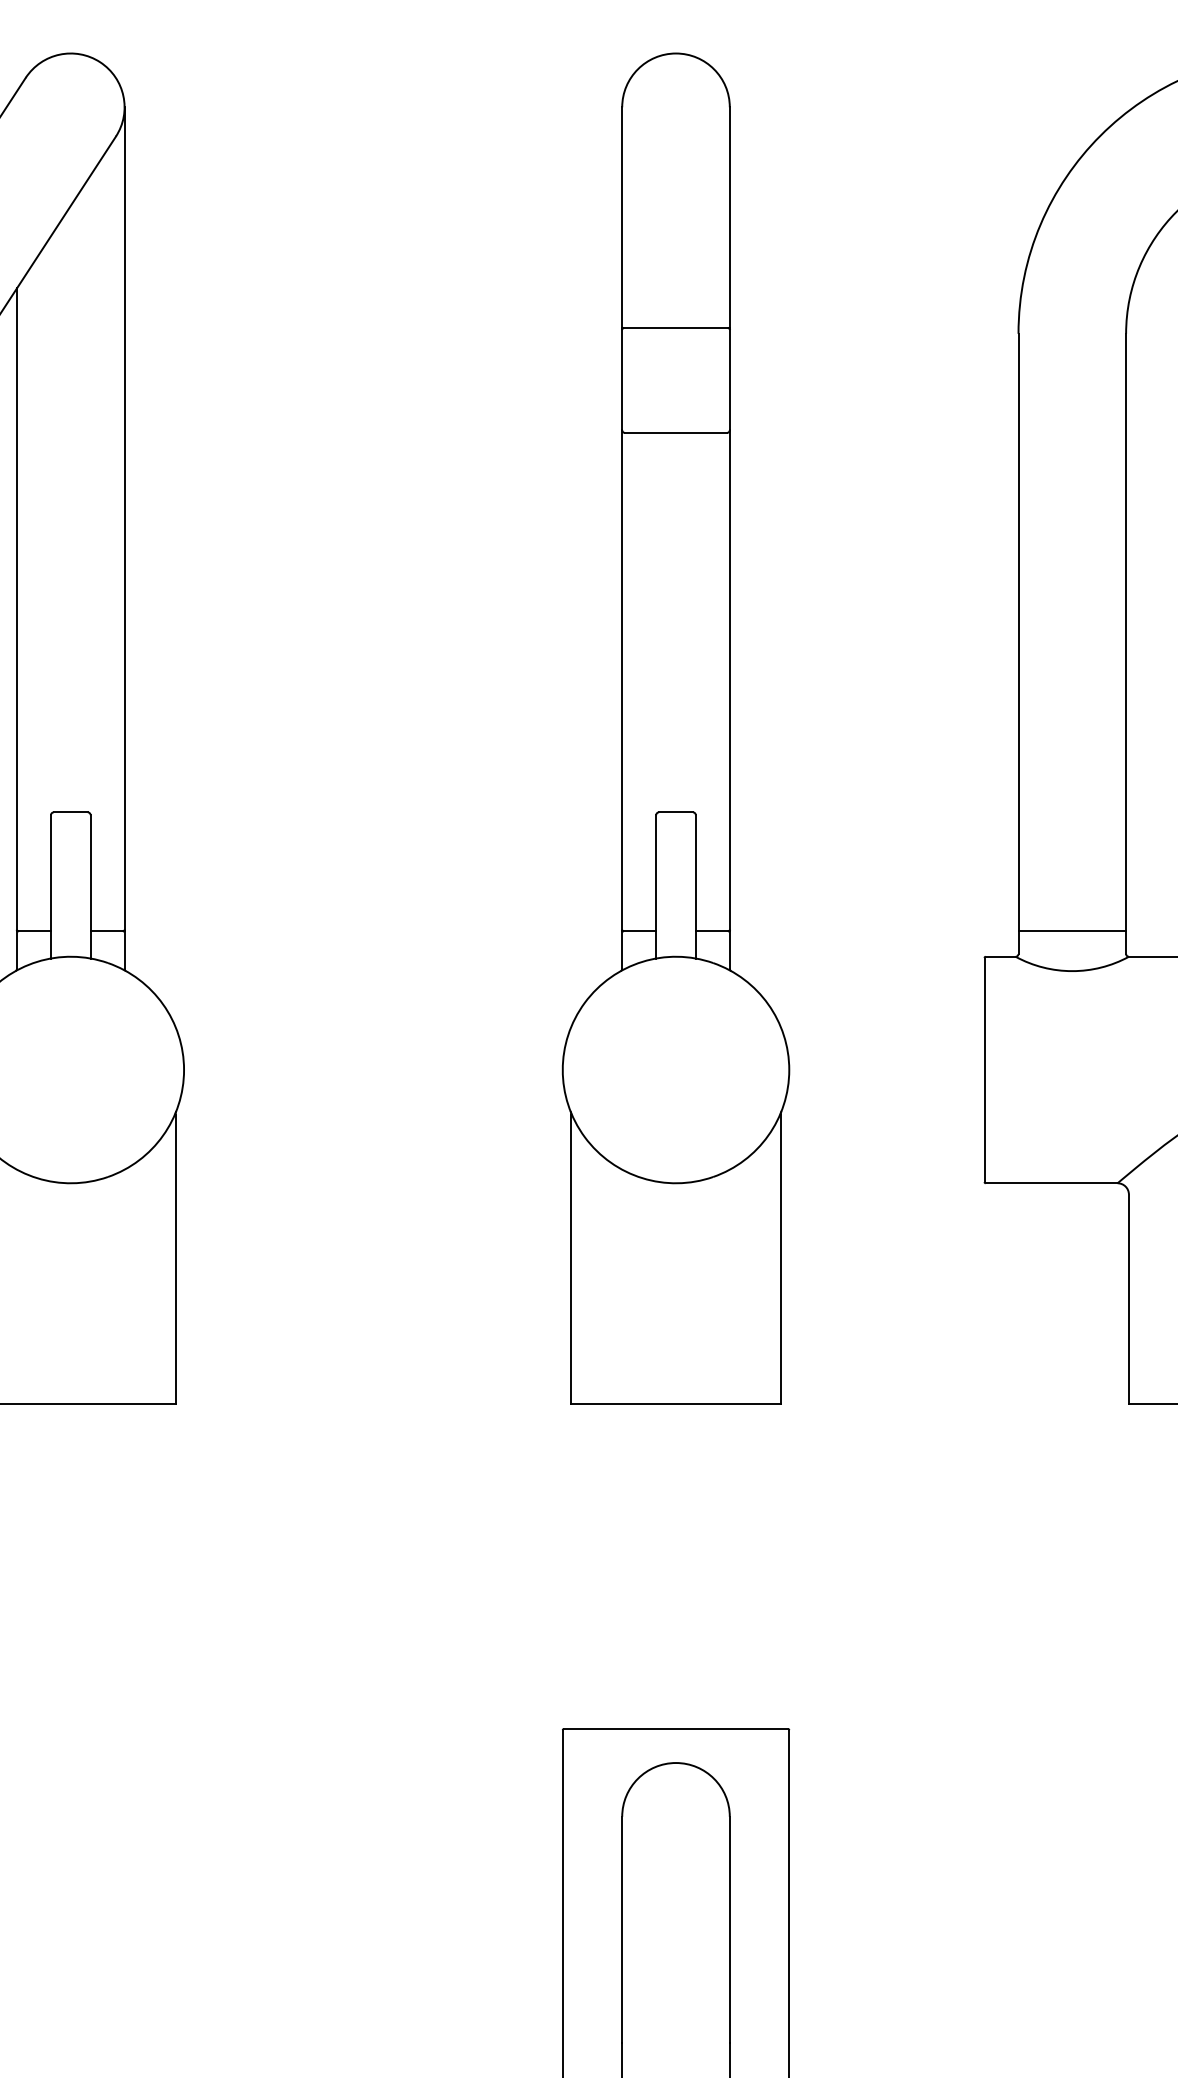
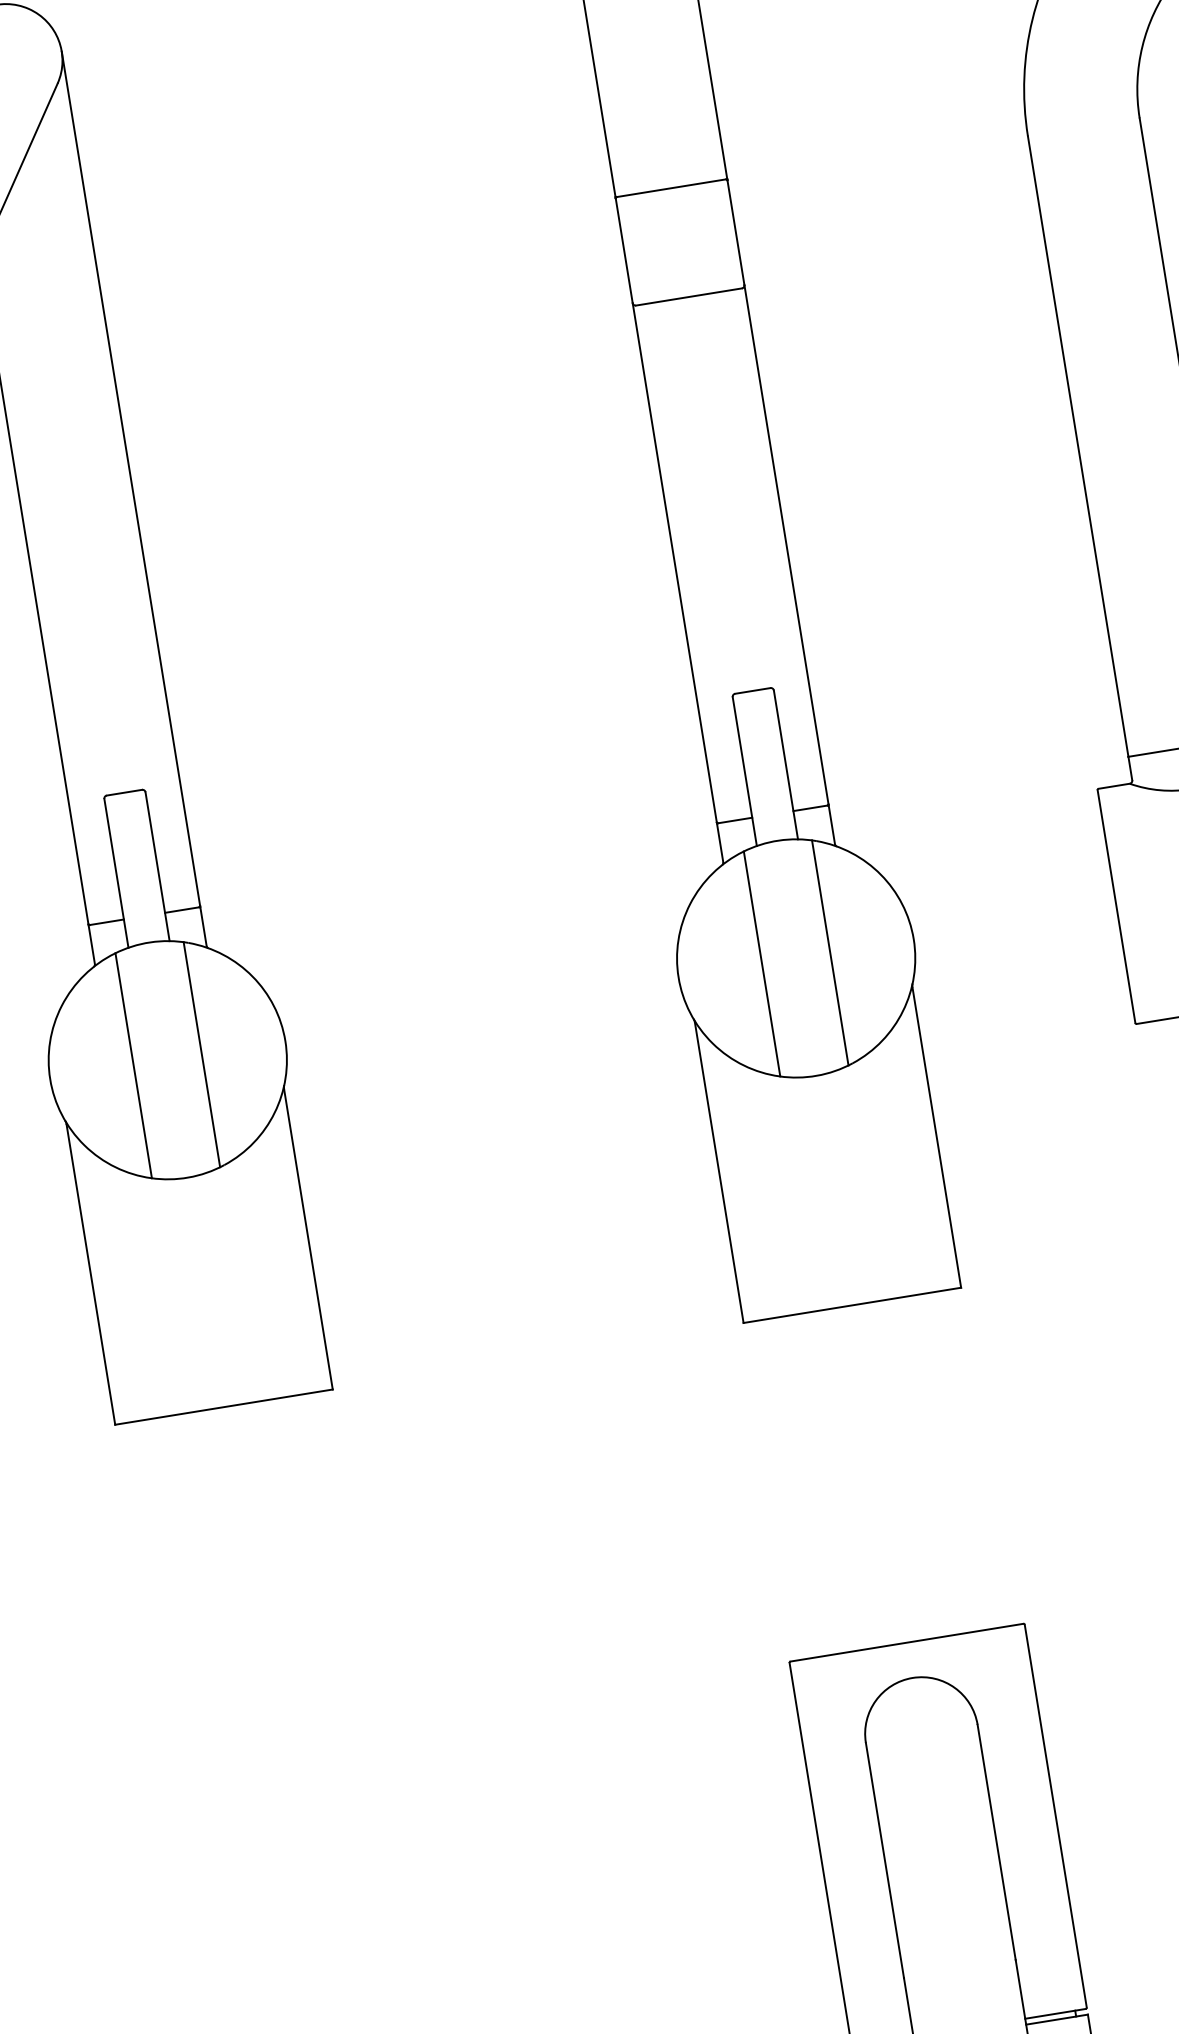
line: (37, 1069) -> (133, 1065), added
line: (103, 1069) -> (201, 1054), added
line: (643, 1069) -> (762, 963), added
line: (708, 1069) -> (829, 952), added

